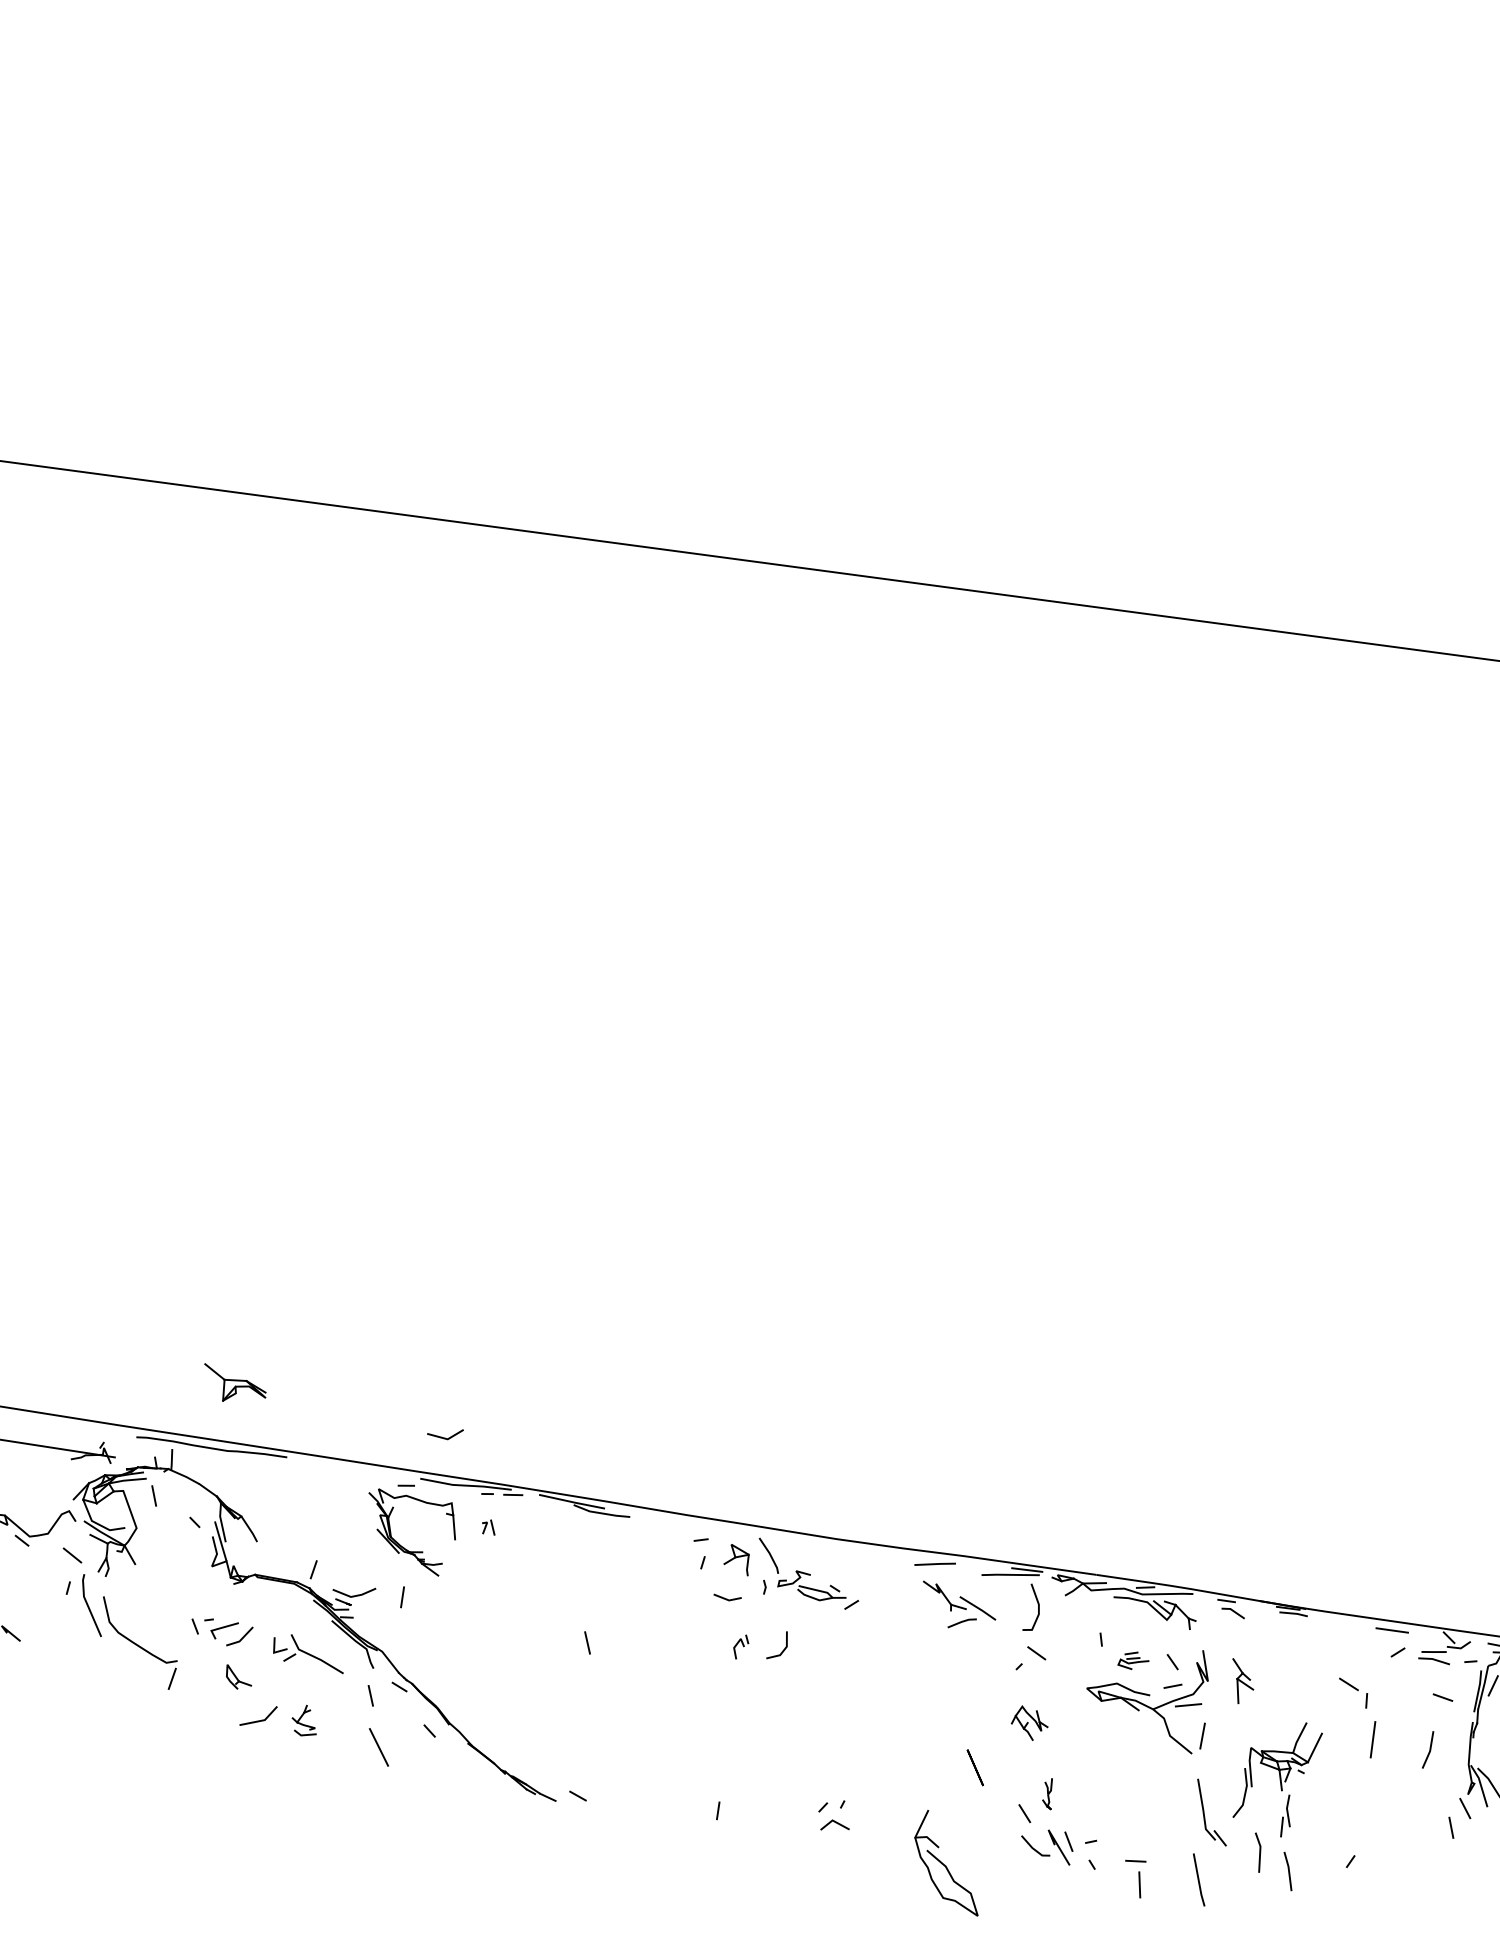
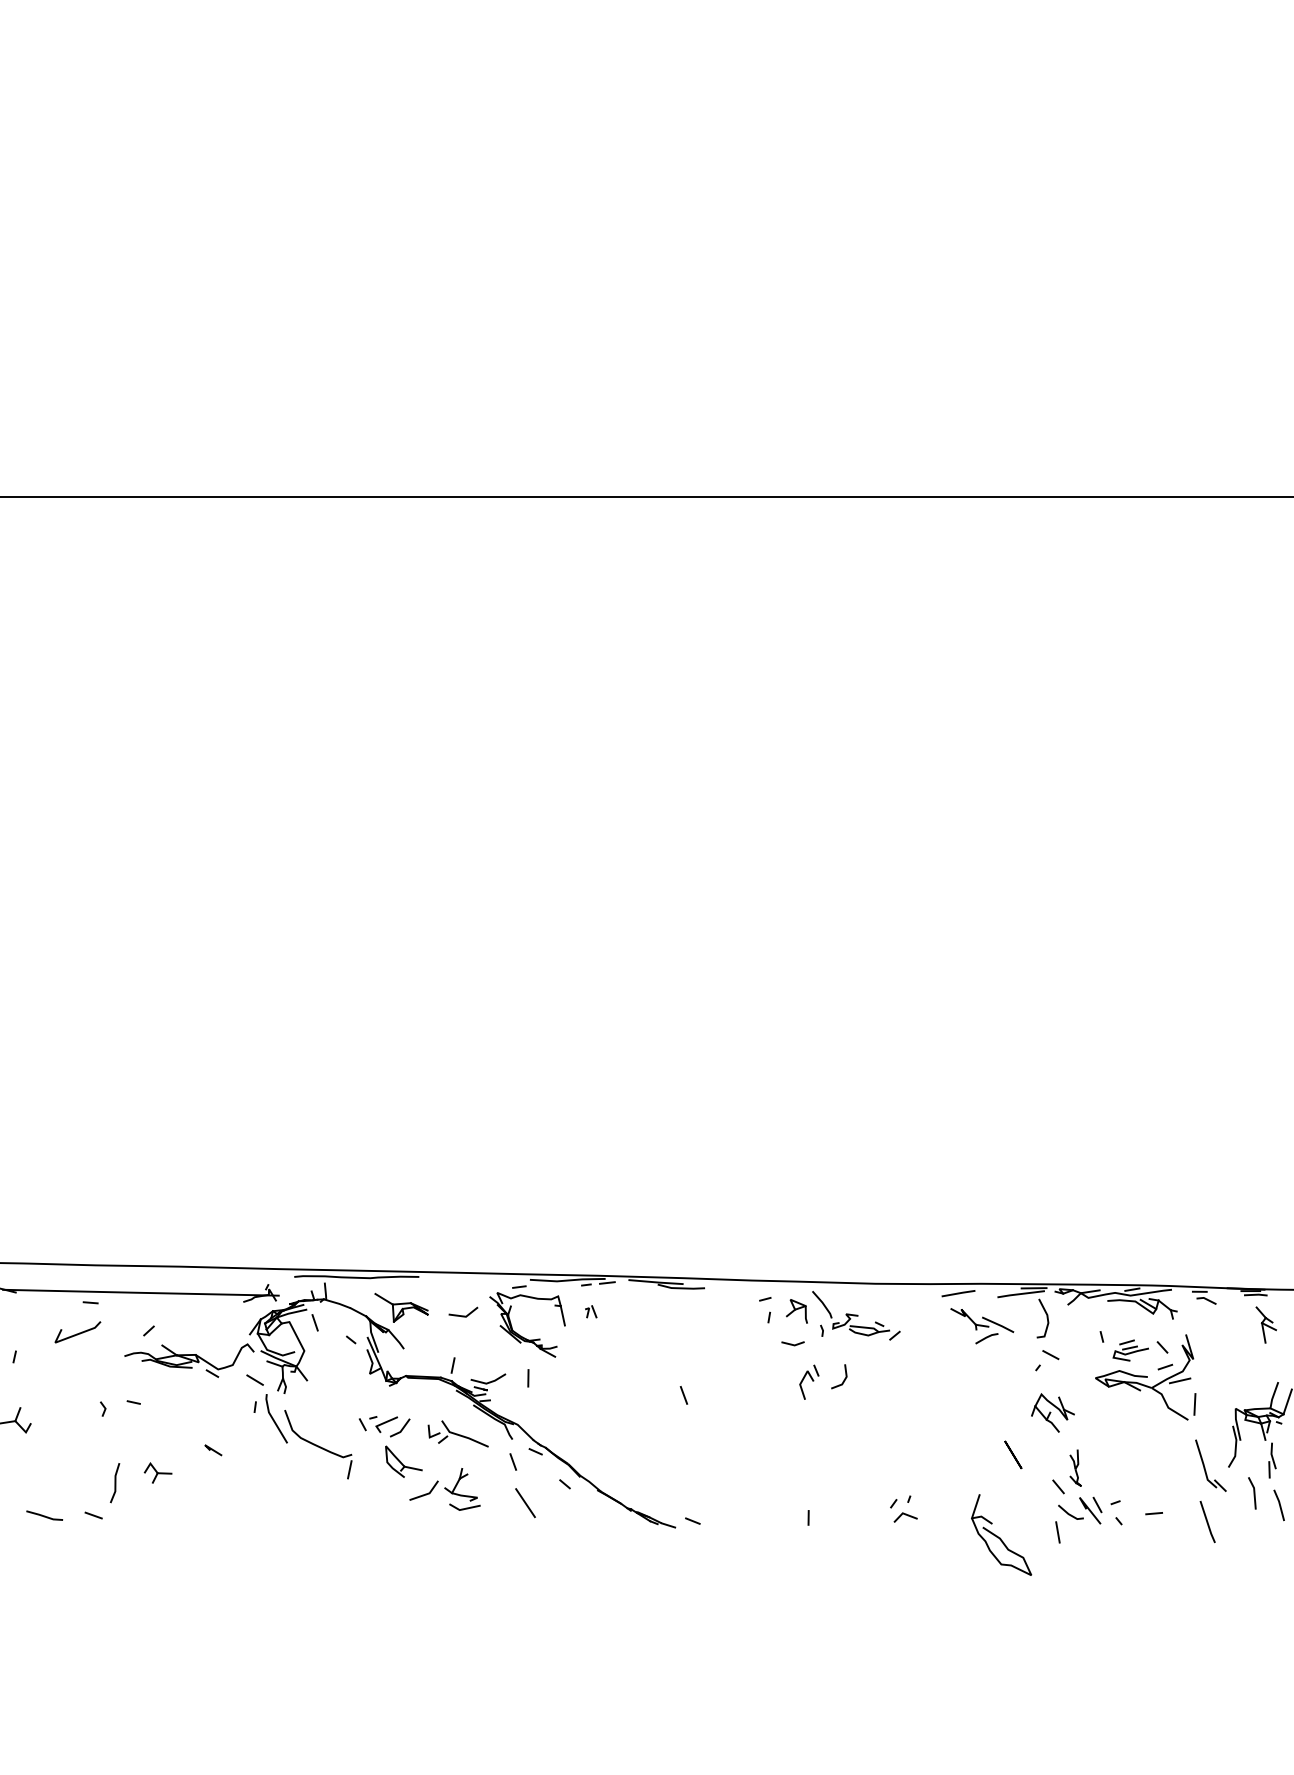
part: (234, 1384) -> (401, 1307), moved
line: (444, 1437) -> (463, 1315), moved
part: (741, 1646) -> (809, 1381), size x1.67
part: (1133, 1660) -> (1130, 1350), size x1.43
part: (238, 1677) -> (403, 1461), size x1.67
part: (1241, 1681) -> (1265, 1324), moved
part: (305, 1720) -> (462, 1489), size x1.67
part: (1029, 1722) -> (1052, 1412), size x1.43
part: (1048, 1792) -> (1075, 1467), size x1.43
line: (1139, 1884) -> (1057, 1532), moved

